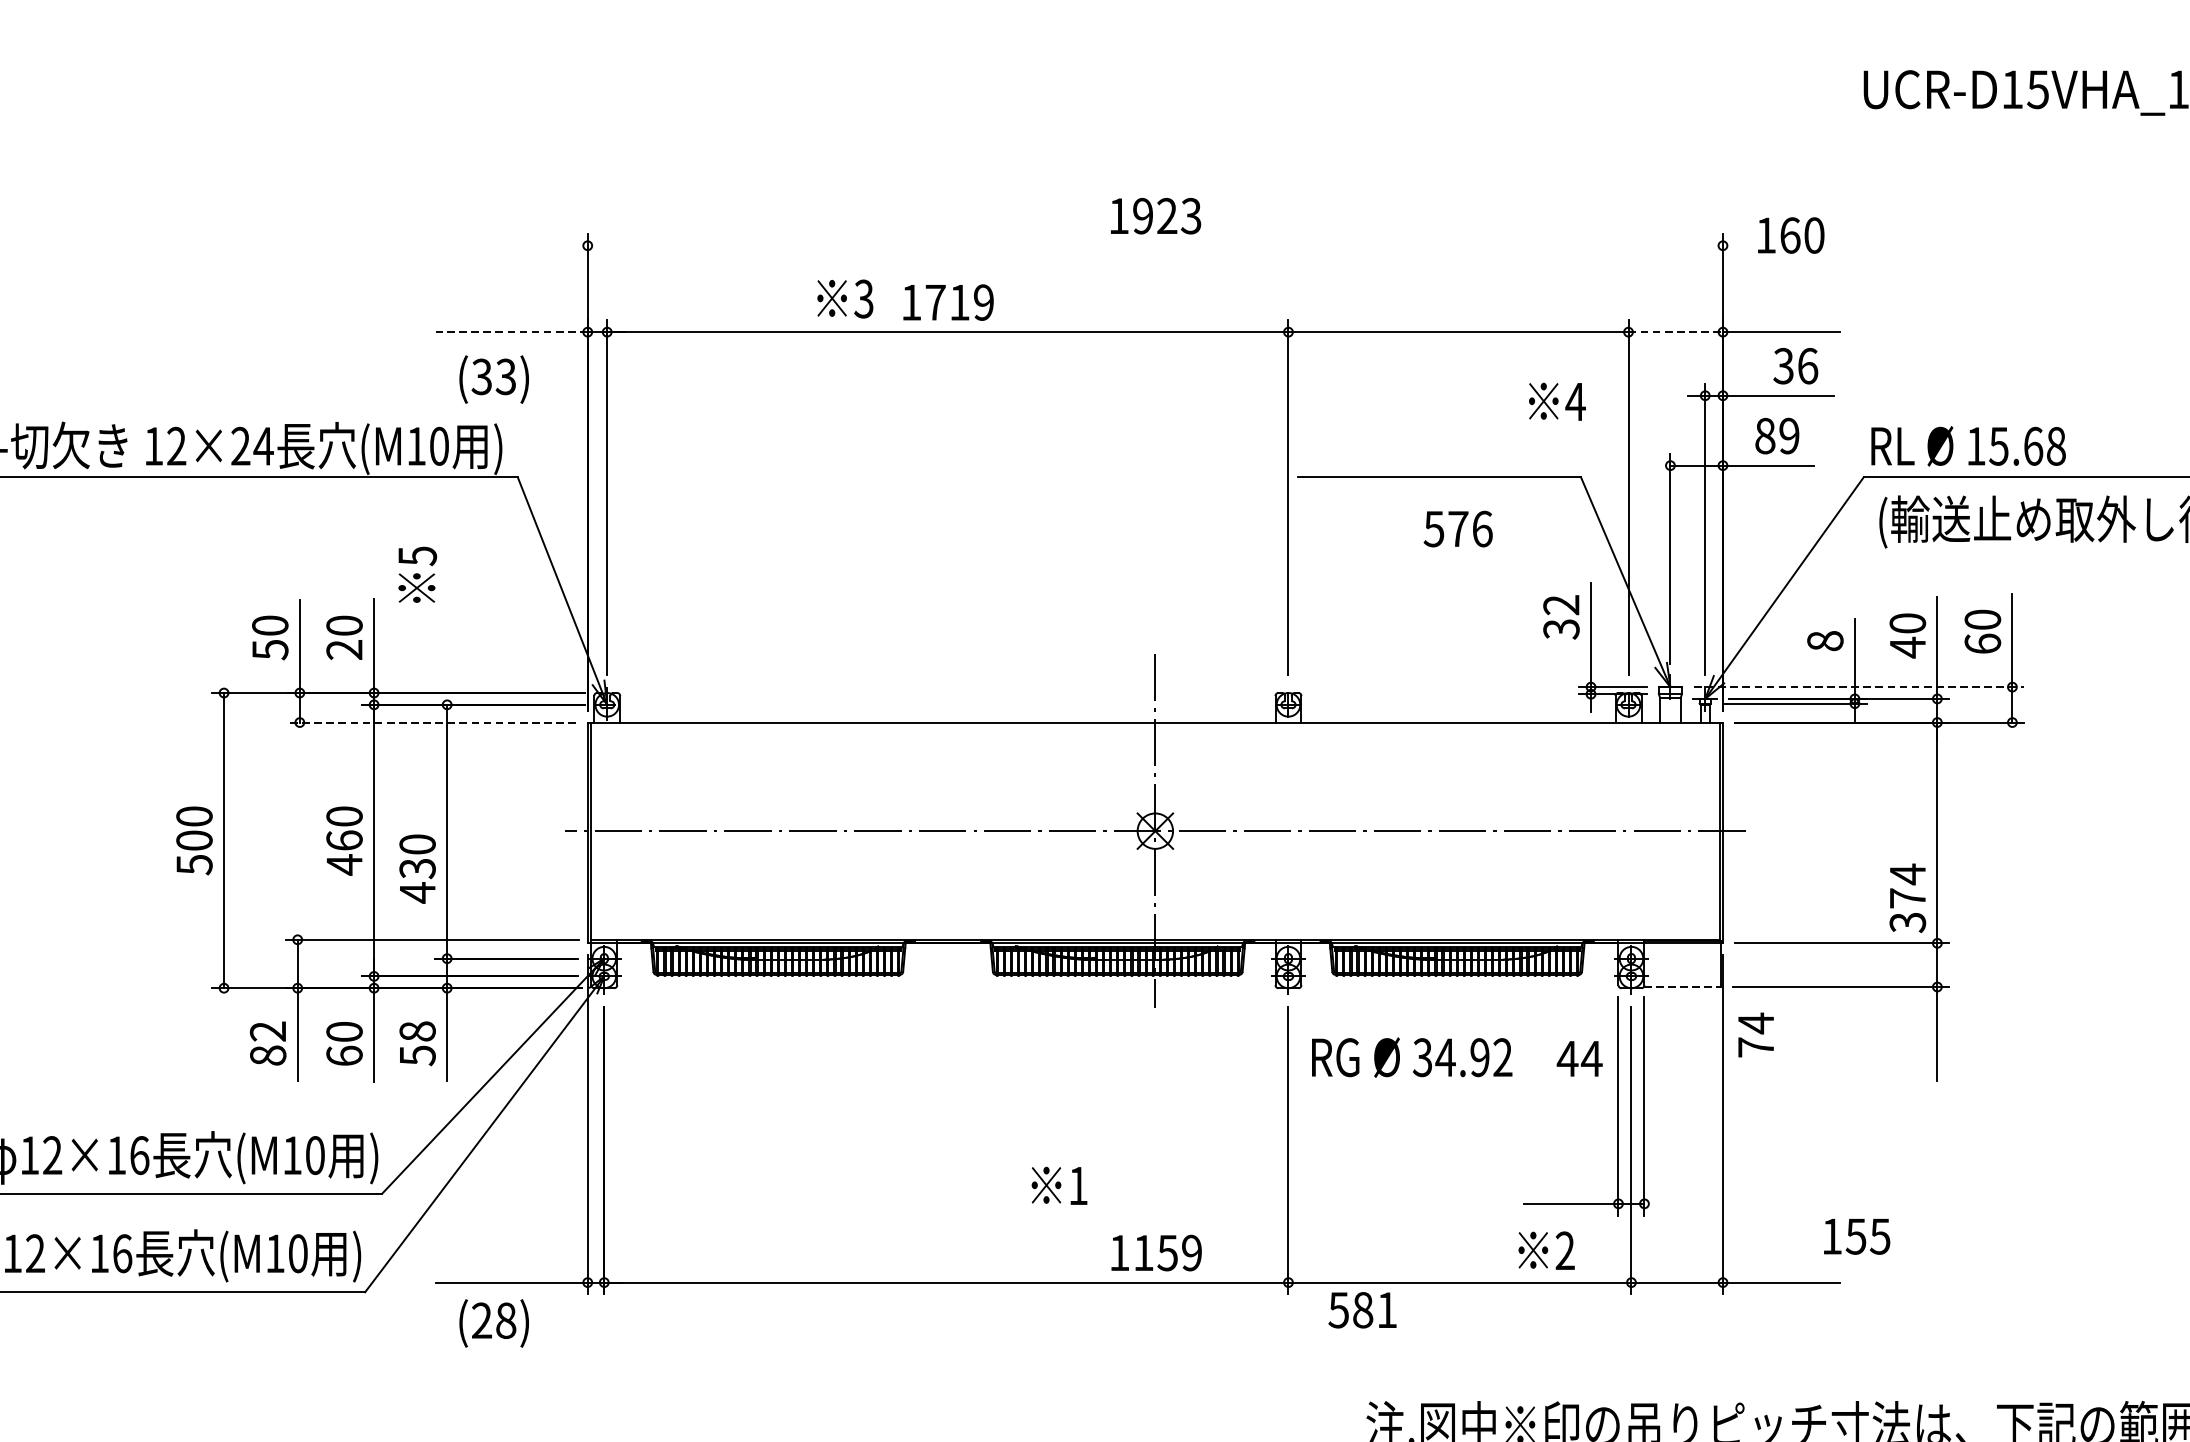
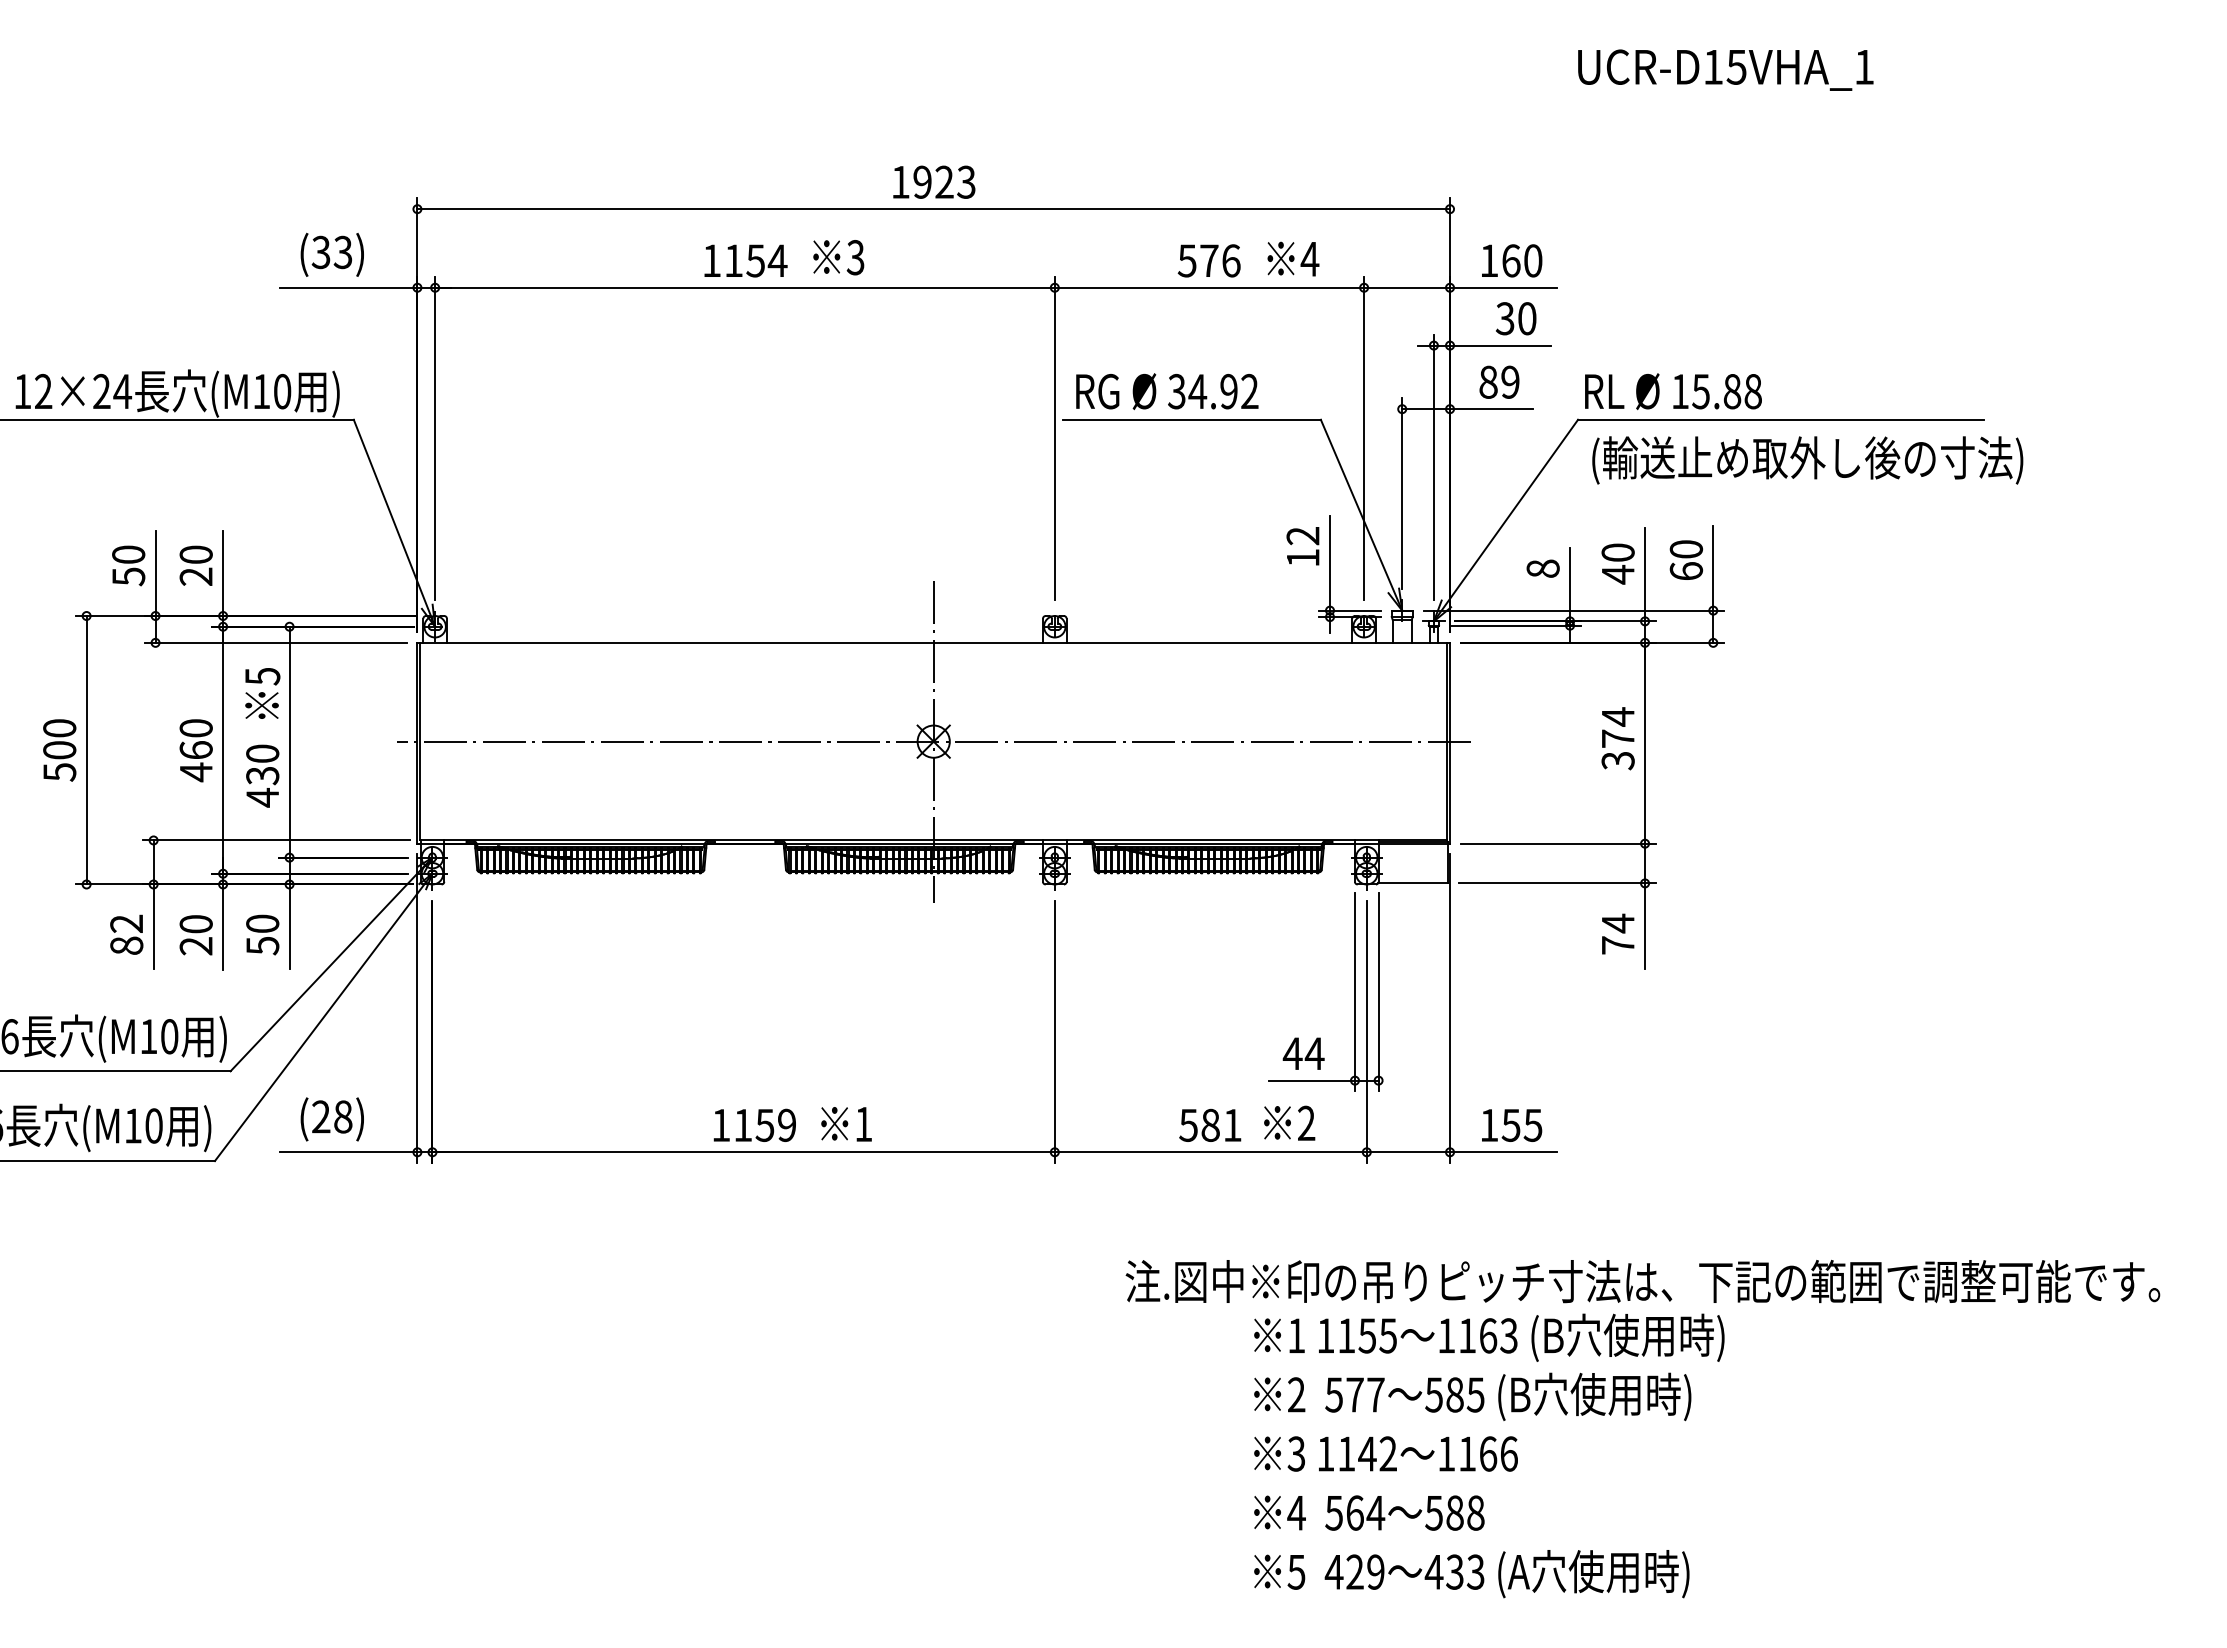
text: (1791, 235) -> (1512, 260), moved
line: (1155, 246) -> (933, 209), added
text: (845, 298) -> (838, 257), moved
text: (960, 302) -> (756, 260), 1719 -> 1154
line: (511, 331) -> (348, 287), dashed -> solid
line: (1676, 331) -> (1407, 287), dashed -> solid
text: (1808, 365) -> (1527, 318), 36 -> 30
text: (493, 379) -> (331, 254), moved
text: (1557, 401) -> (1293, 258), moved
text: (2033, 446) -> (1732, 391), 15.68 -> 15.88
text: (1457, 528) -> (1208, 260), moved
text: (417, 574) -> (262, 693), moved
text: (1560, 629) -> (1302, 558), 32 -> 12
line: (1859, 686) -> (1574, 610), dashed -> solid
line: (431, 722) -> (275, 642), dashed -> solid
text: (1907, 898) -> (1617, 738), moved
line: (1682, 987) -> (1413, 883), dashed -> solid
text: (417, 1031) -> (262, 923), 58 -> 50
text: (1756, 1034) -> (1618, 933), moved
text: (343, 1055) -> (195, 945), 60 -> 20
text: (1412, 1057) -> (1167, 391), moved
text: (1579, 1058) -> (1303, 1053), moved
text: (1059, 1186) -> (846, 1124), moved
text: (1857, 1236) -> (1512, 1125), moved
text: (1156, 1252) -> (754, 1124), moved
text: (1362, 1309) -> (1210, 1124), moved
text: (493, 1323) -> (331, 1119), moved

